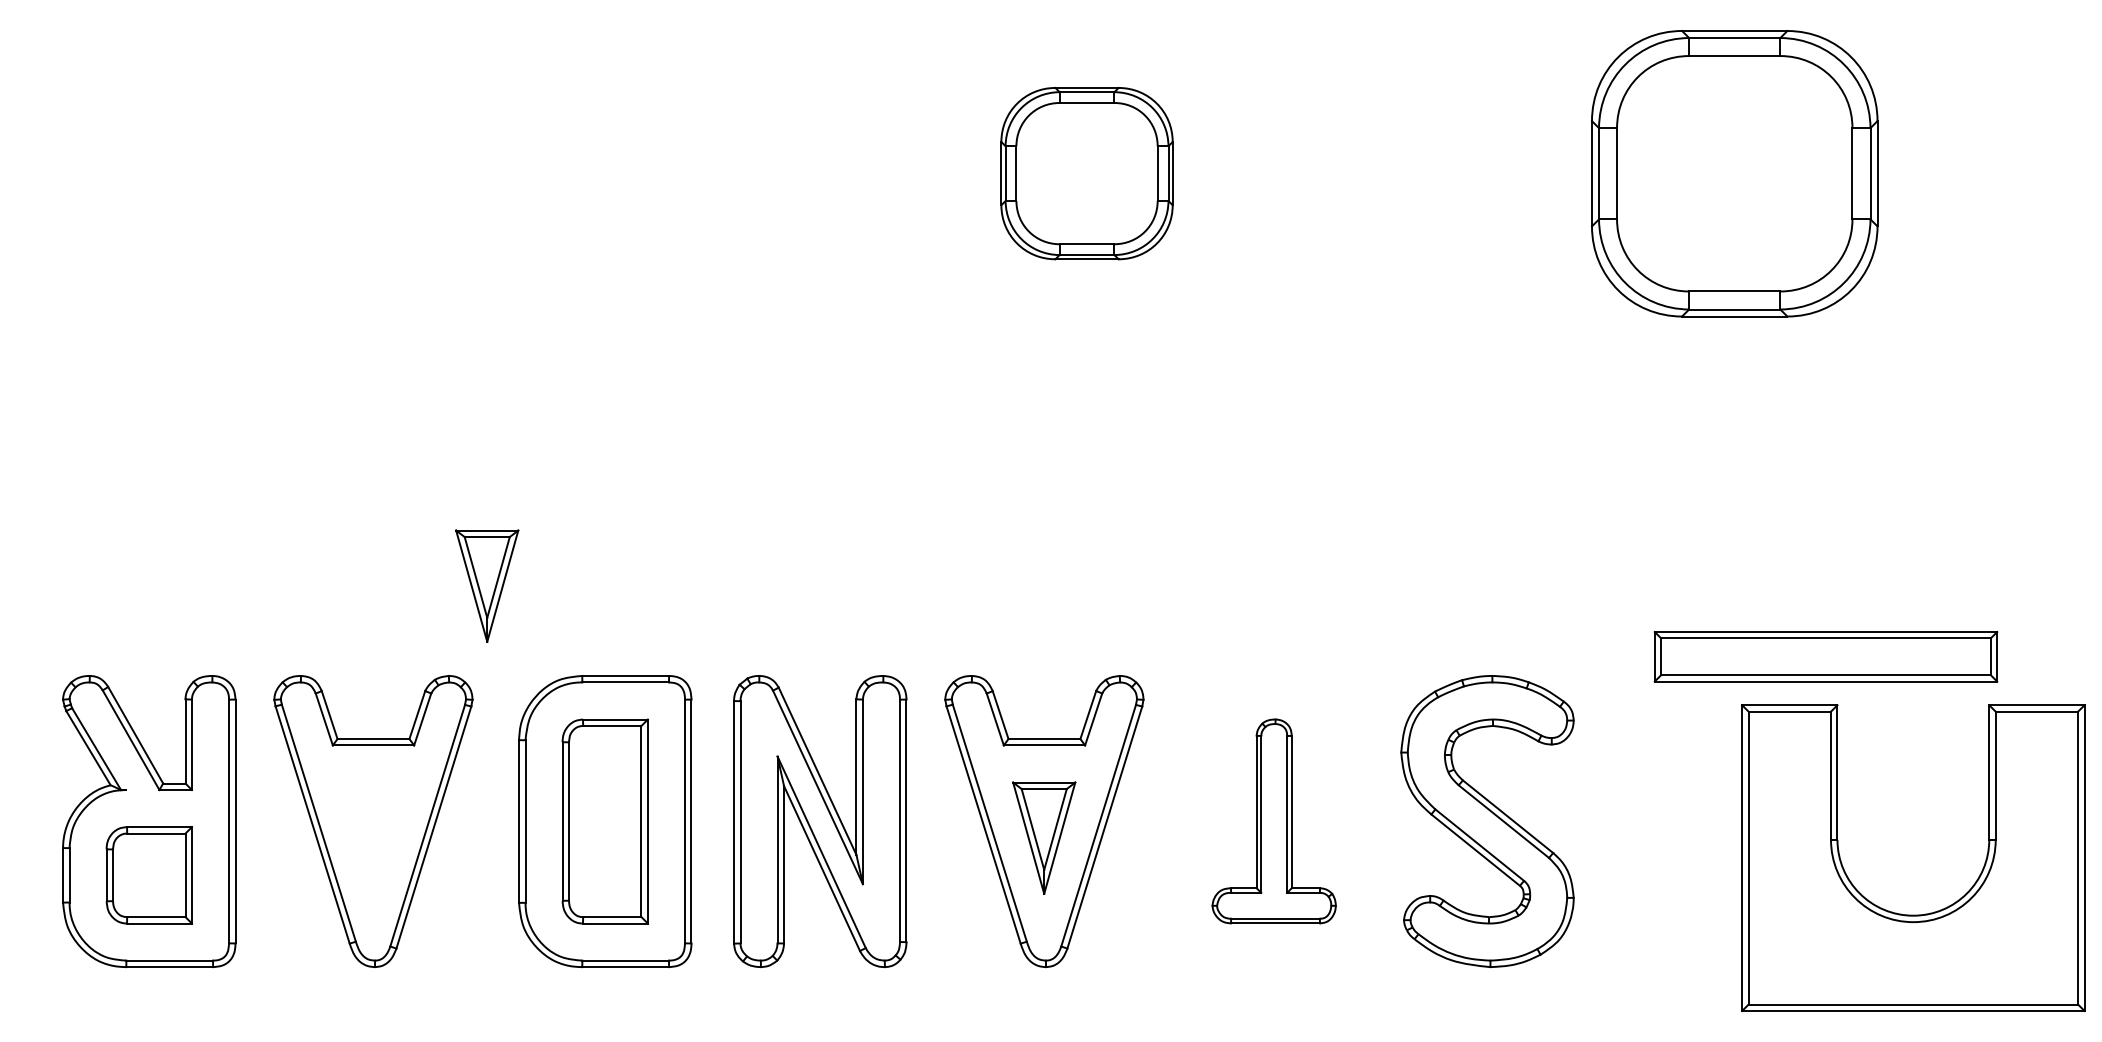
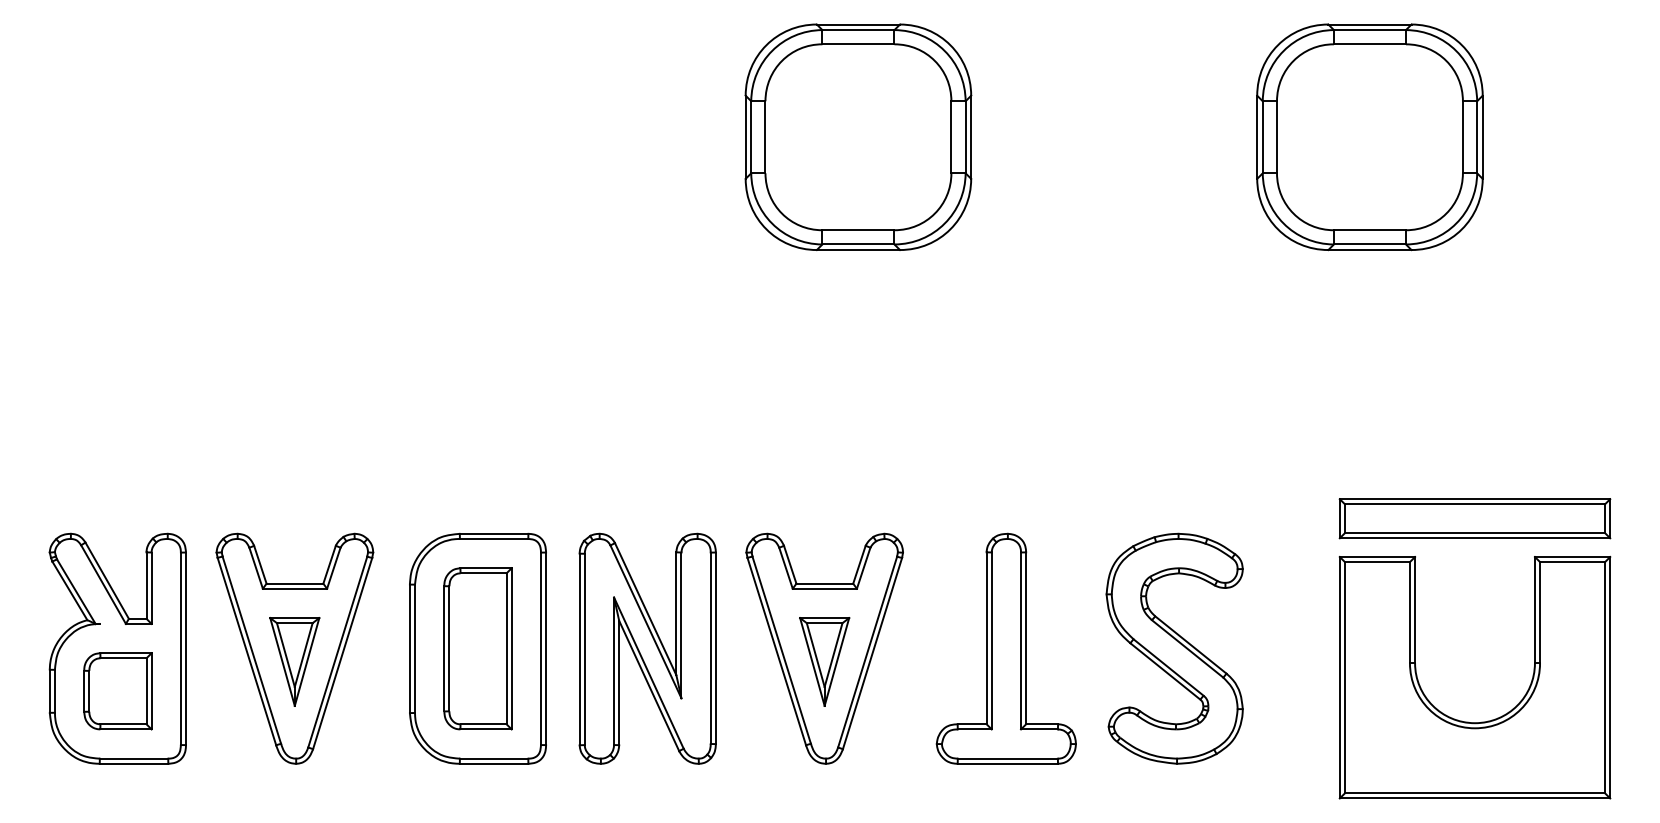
part: (1087, 172) -> (858, 136), size x1.67
part: (486, 585) -> (294, 661), moved
part: (1825, 656) -> (1474, 518), moved
part: (1273, 821) -> (1005, 648), size x1.43
part: (1905, 913) -> (1468, 721), moved

